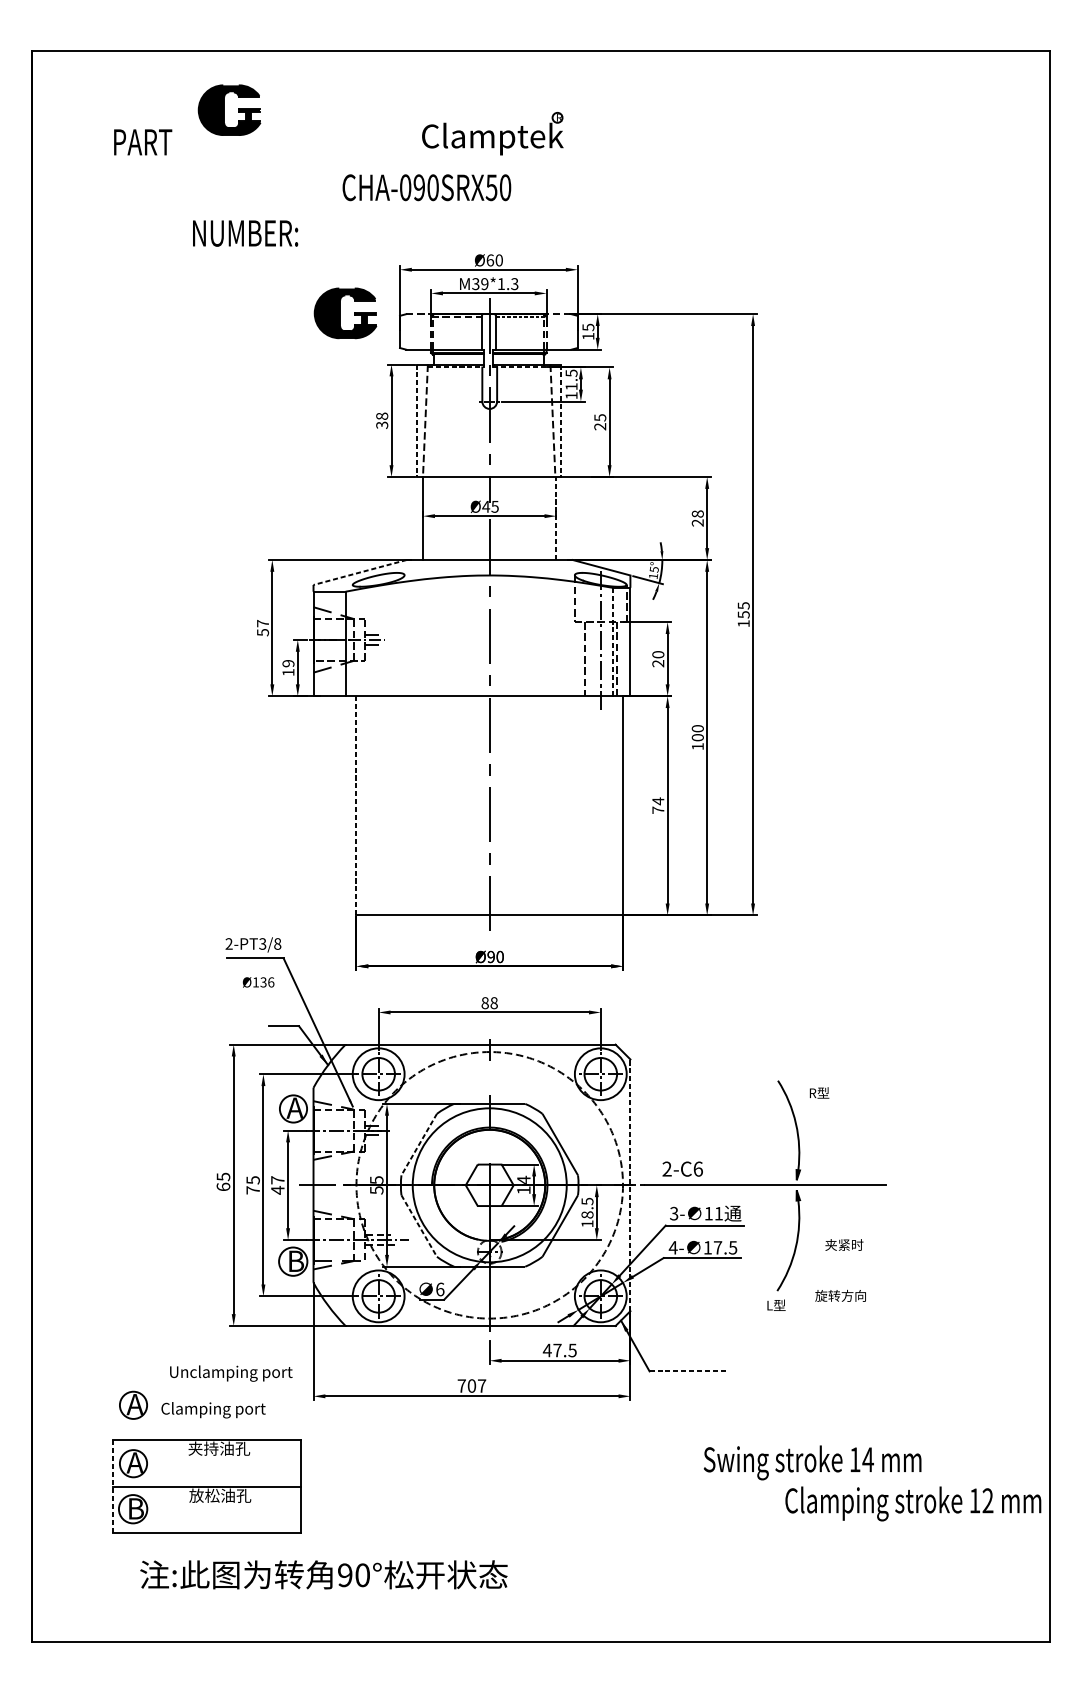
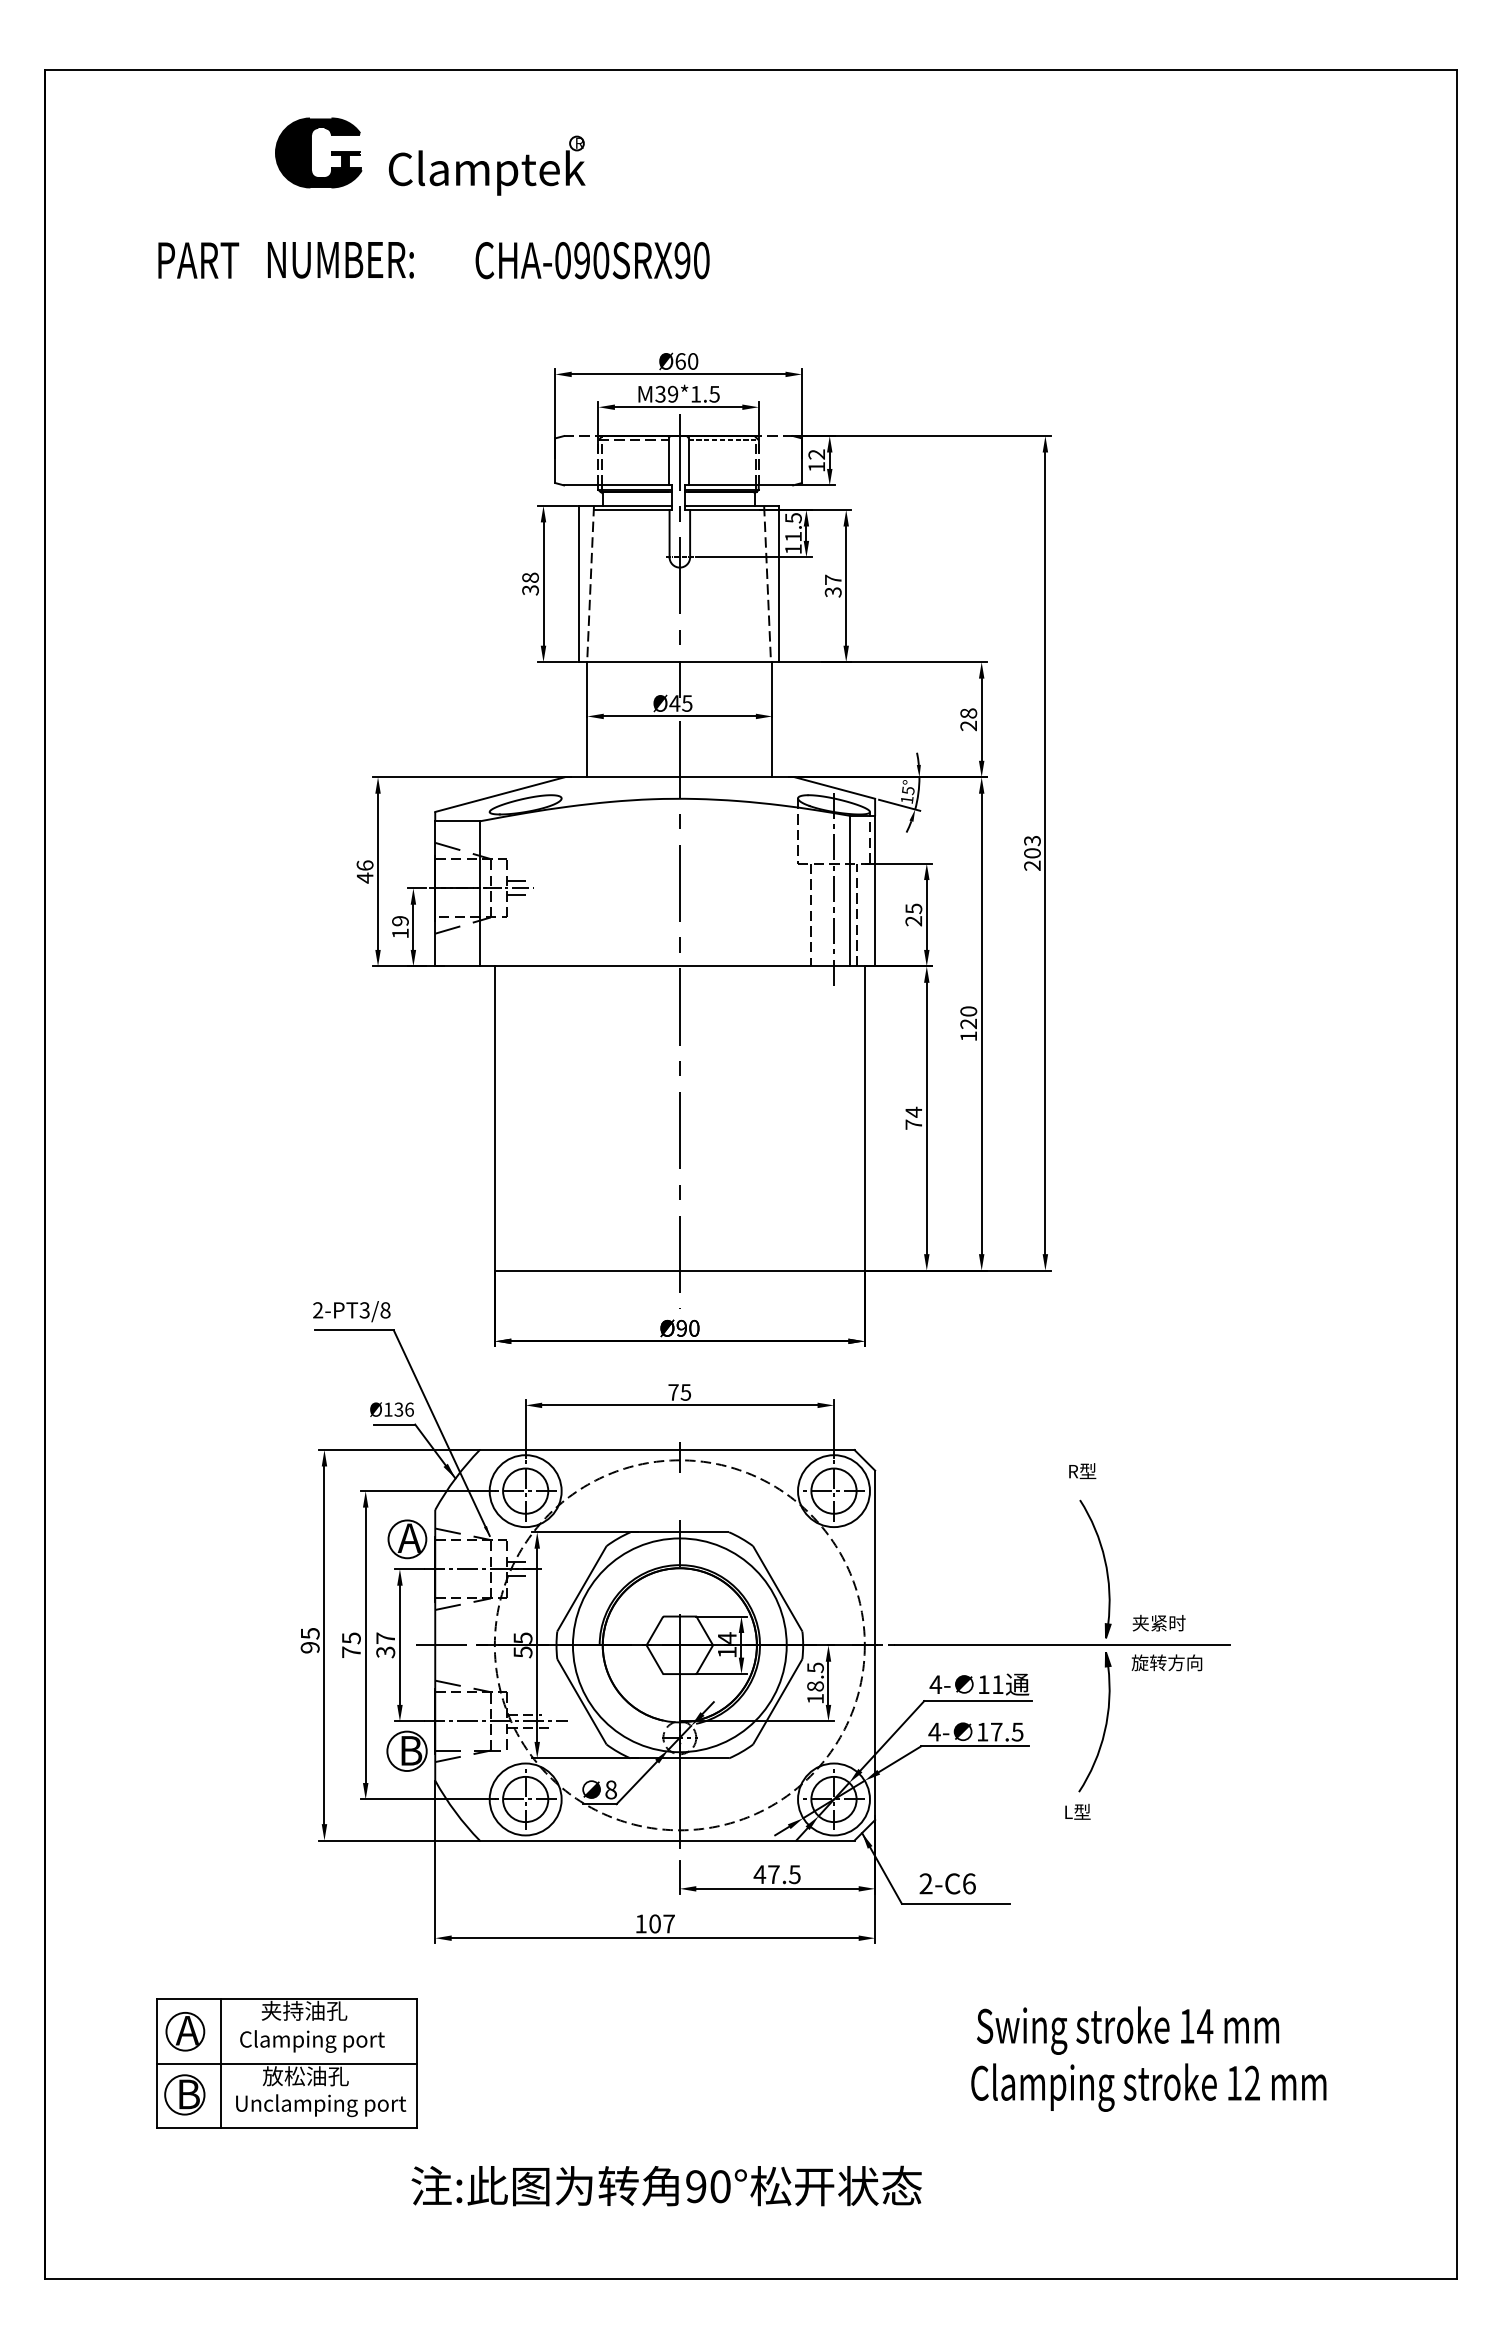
part: (492, 133) -> (486, 165), moved
text: (142, 142) -> (198, 260), moved
text: (491, 187) -> (682, 260), CHA-090SRX50 -> CHA-090SRX90
text: (245, 233) -> (340, 260), moved
text: (514, 283) -> (714, 393), M39*1.3 -> M39*1.5
part: (340, 313) -> (472, 434), removed
text: (588, 327) -> (816, 454), 15 -> 12
line: (456, 367) -> (633, 510), dashed -> solid
line: (521, 367) -> (724, 510), dashed -> solid
line: (417, 421) -> (579, 584), dashed -> solid
line: (561, 421) -> (779, 584), dashed -> solid
text: (600, 421) -> (833, 585), 25 -> 37
line: (556, 518) -> (772, 719), dashed -> solid
line: (359, 572) -> (499, 794), dashed -> solid
text: (743, 614) -> (1032, 852), 155 -> 203
text: (262, 627) -> (364, 871), 57 -> 46
line: (612, 642) -> (850, 891), dashed -> solid
text: (658, 654) -> (913, 908), 20 -> 25
text: (697, 737) -> (968, 1023), 100 -> 120
line: (356, 805) -> (494, 1118), dashed -> solid
text: (258, 982) -> (391, 1409), moved
text: (489, 1003) -> (679, 1392), 88 -> 75
text: (819, 1092) -> (1082, 1470), moved
line: (418, 1145) -> (581, 1589), dashed -> solid
text: (682, 1168) -> (947, 1883), moved
line: (630, 1185) -> (875, 1645), dashed -> solid
text: (222, 1186) -> (309, 1647), 65 -> 95
text: (277, 1190) -> (385, 1652), 47 -> 37
text: (673, 1213) -> (935, 1684), 3- -> 4-
line: (419, 1226) -> (582, 1702), dashed -> solid
text: (843, 1244) -> (1158, 1622), moved
text: (440, 1289) -> (611, 1789), 6 -> 8
text: (840, 1295) -> (1166, 1662), moved
line: (689, 1371) -> (956, 1903), dashed -> solid
text: (231, 1373) -> (321, 2105), moved
text: (461, 1385) -> (640, 1923), 707 -> 107
part: (133, 1405) -> (185, 1950), removed
text: (213, 1410) -> (312, 2041), moved
line: (159, 1486) -> (221, 2063), added
line: (113, 1487) -> (157, 2064), dashed -> solid
text: (913, 1503) -> (1148, 2087), moved
text: (323, 1574) -> (666, 2185), moved

